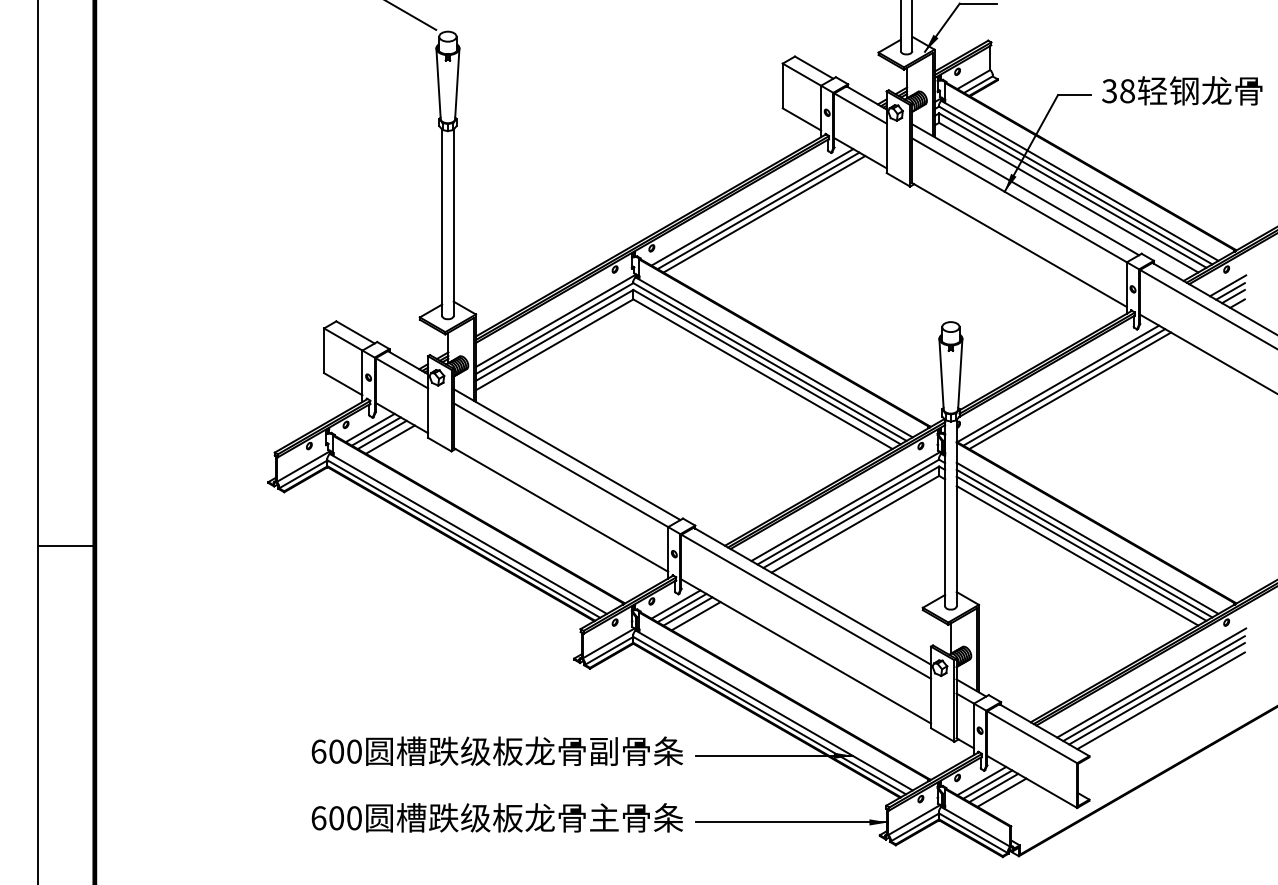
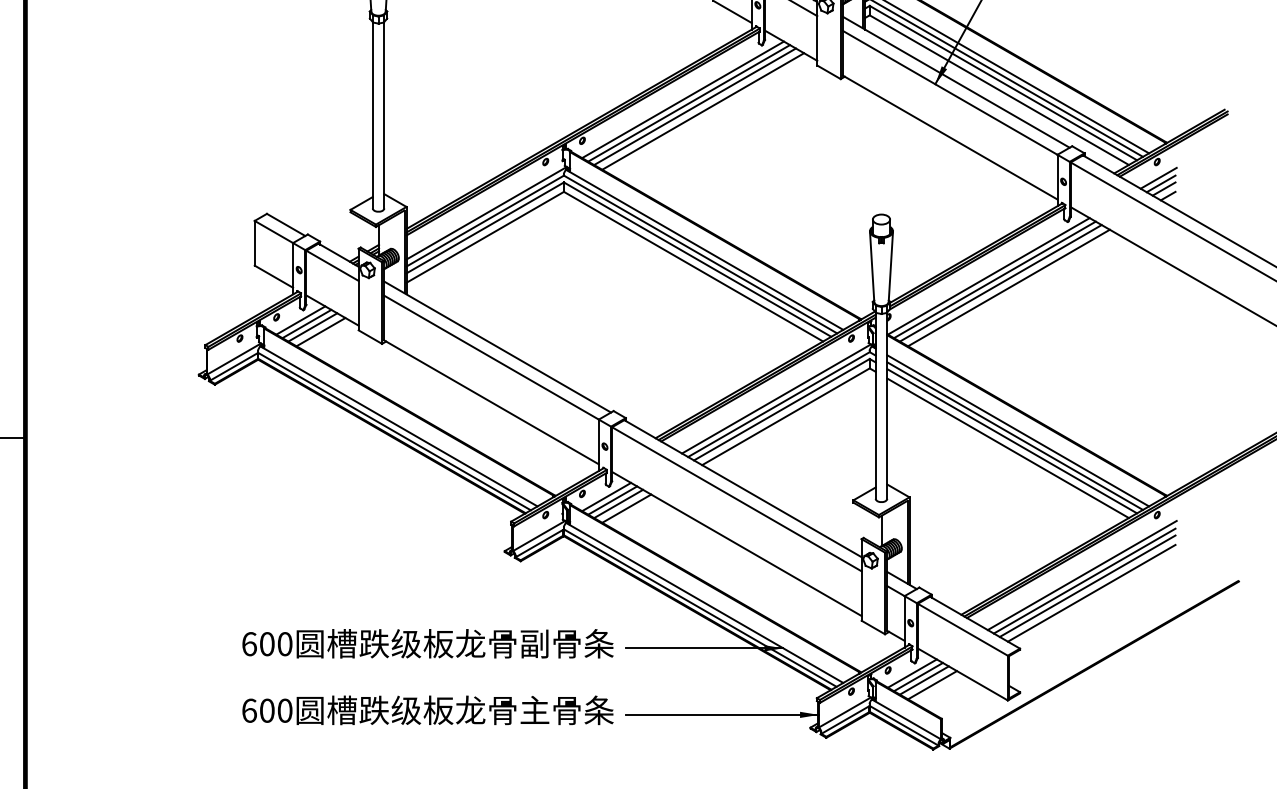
line: (772, 218) -> (703, 110), added
line: (1078, 395) -> (1009, 287), added

